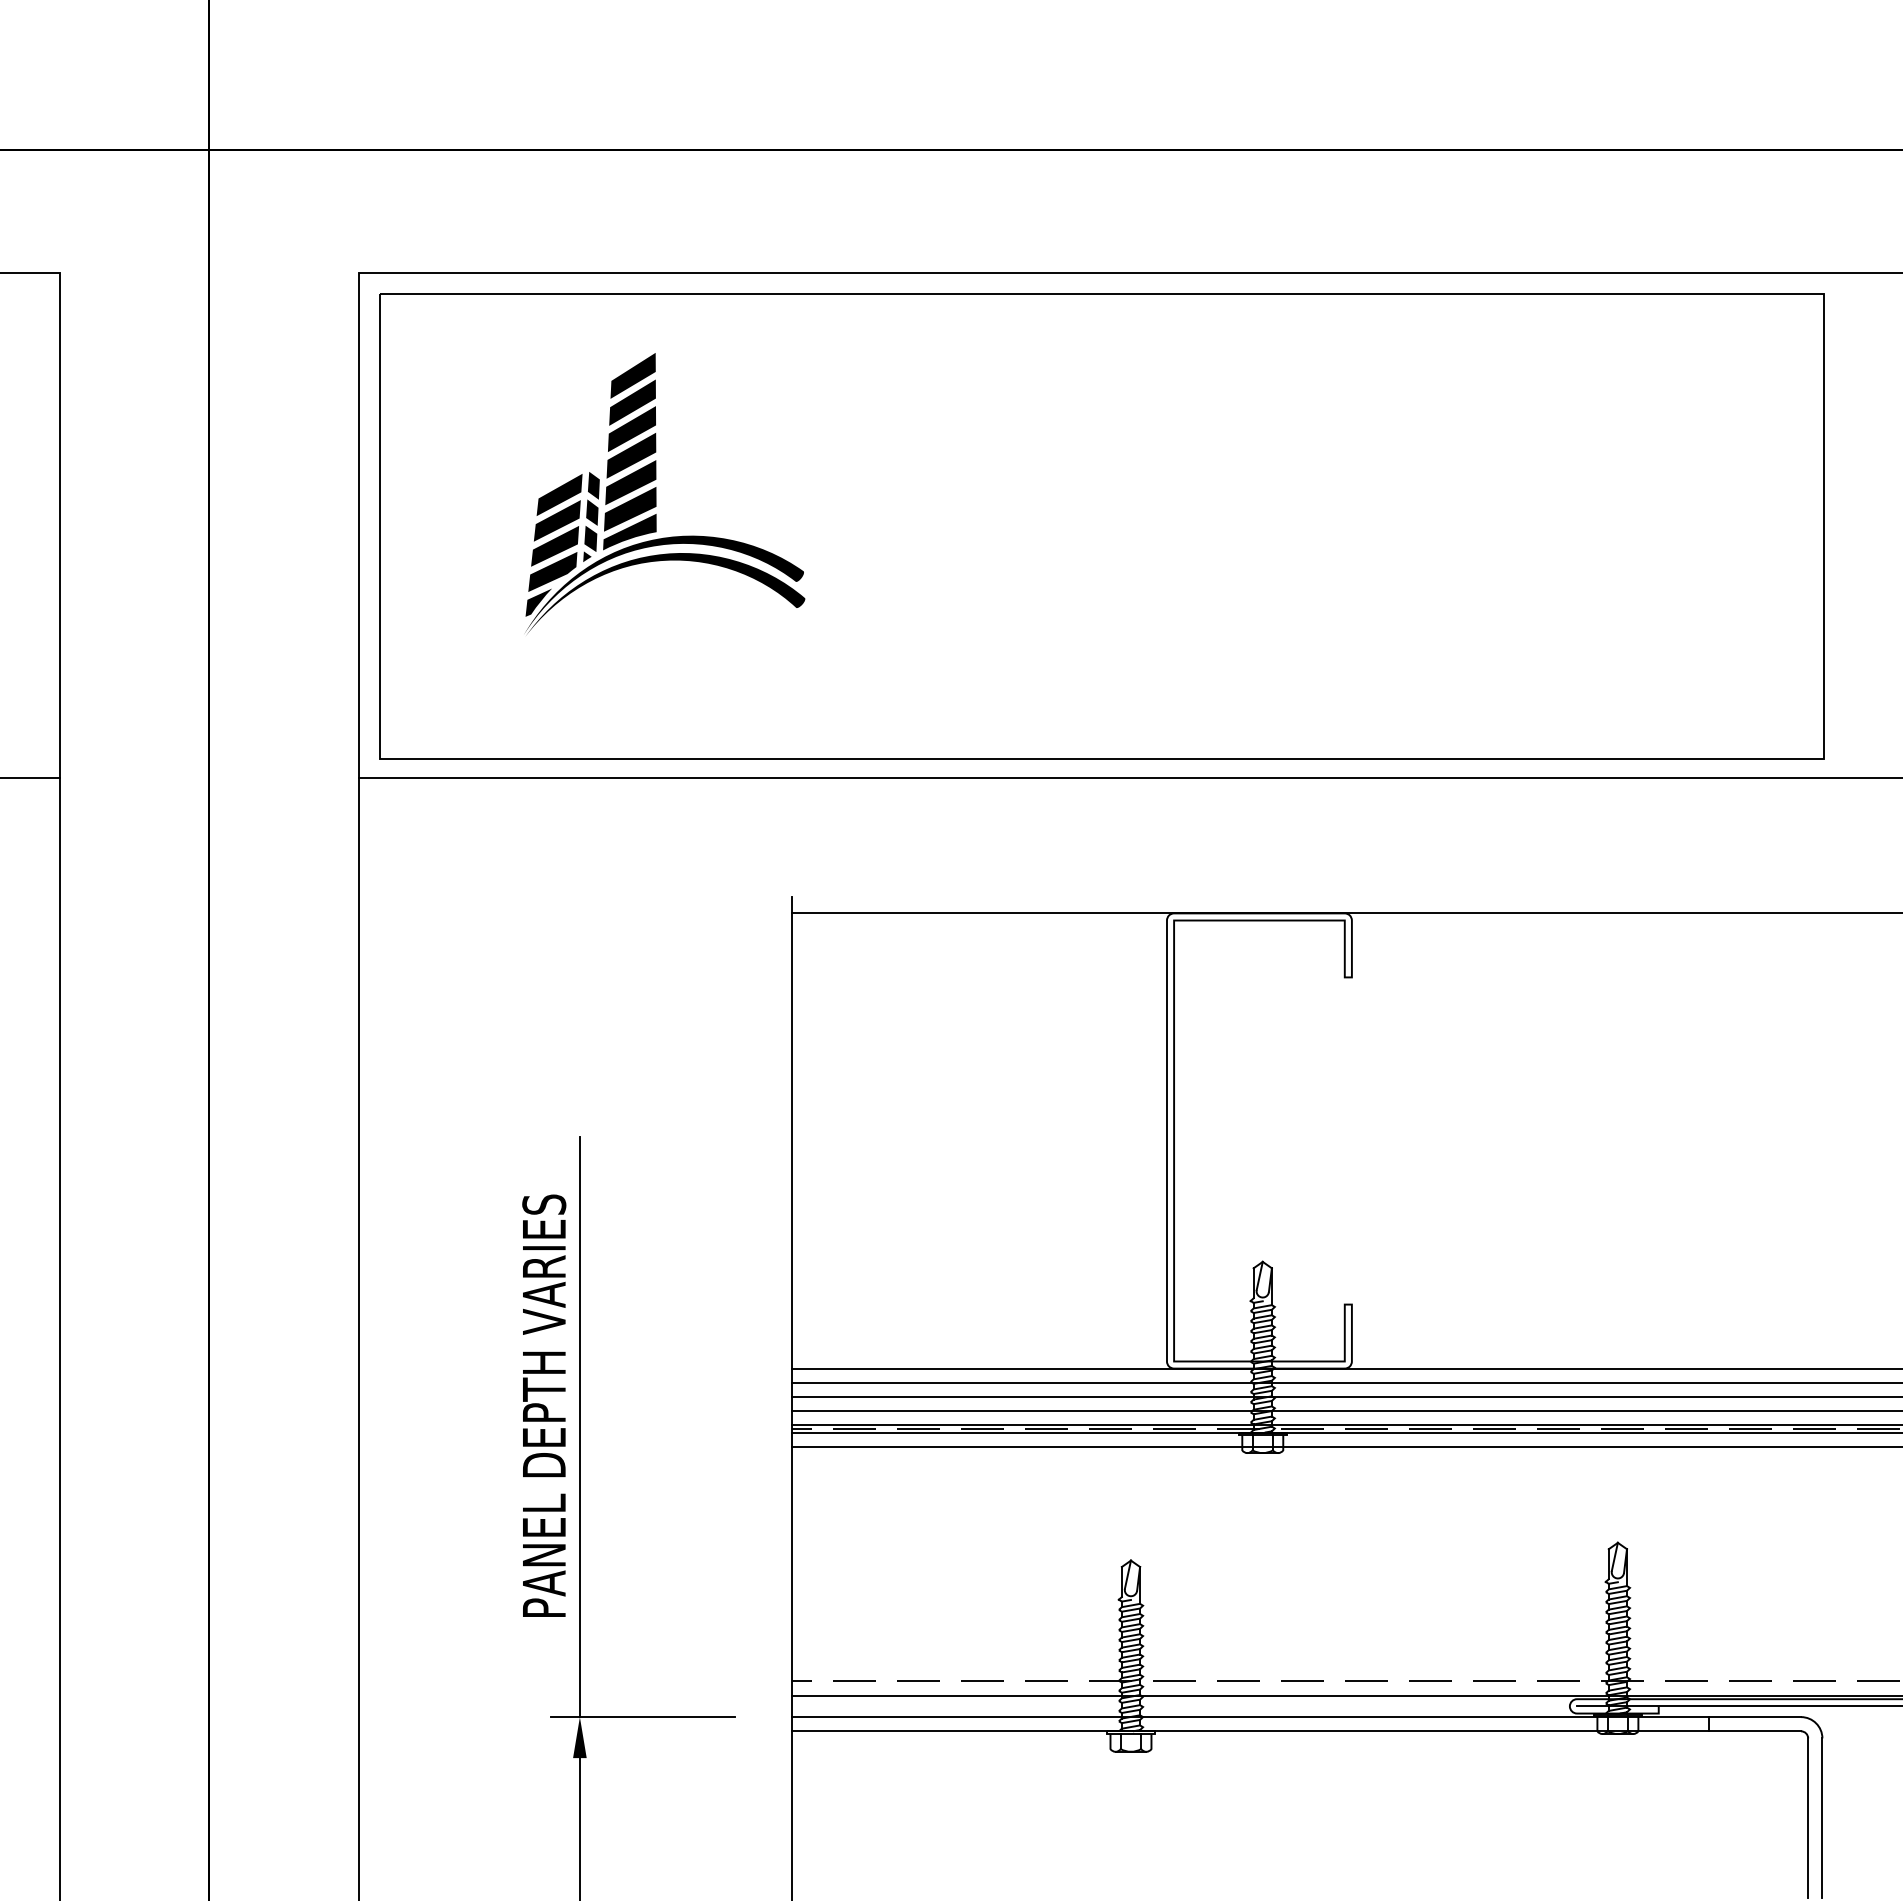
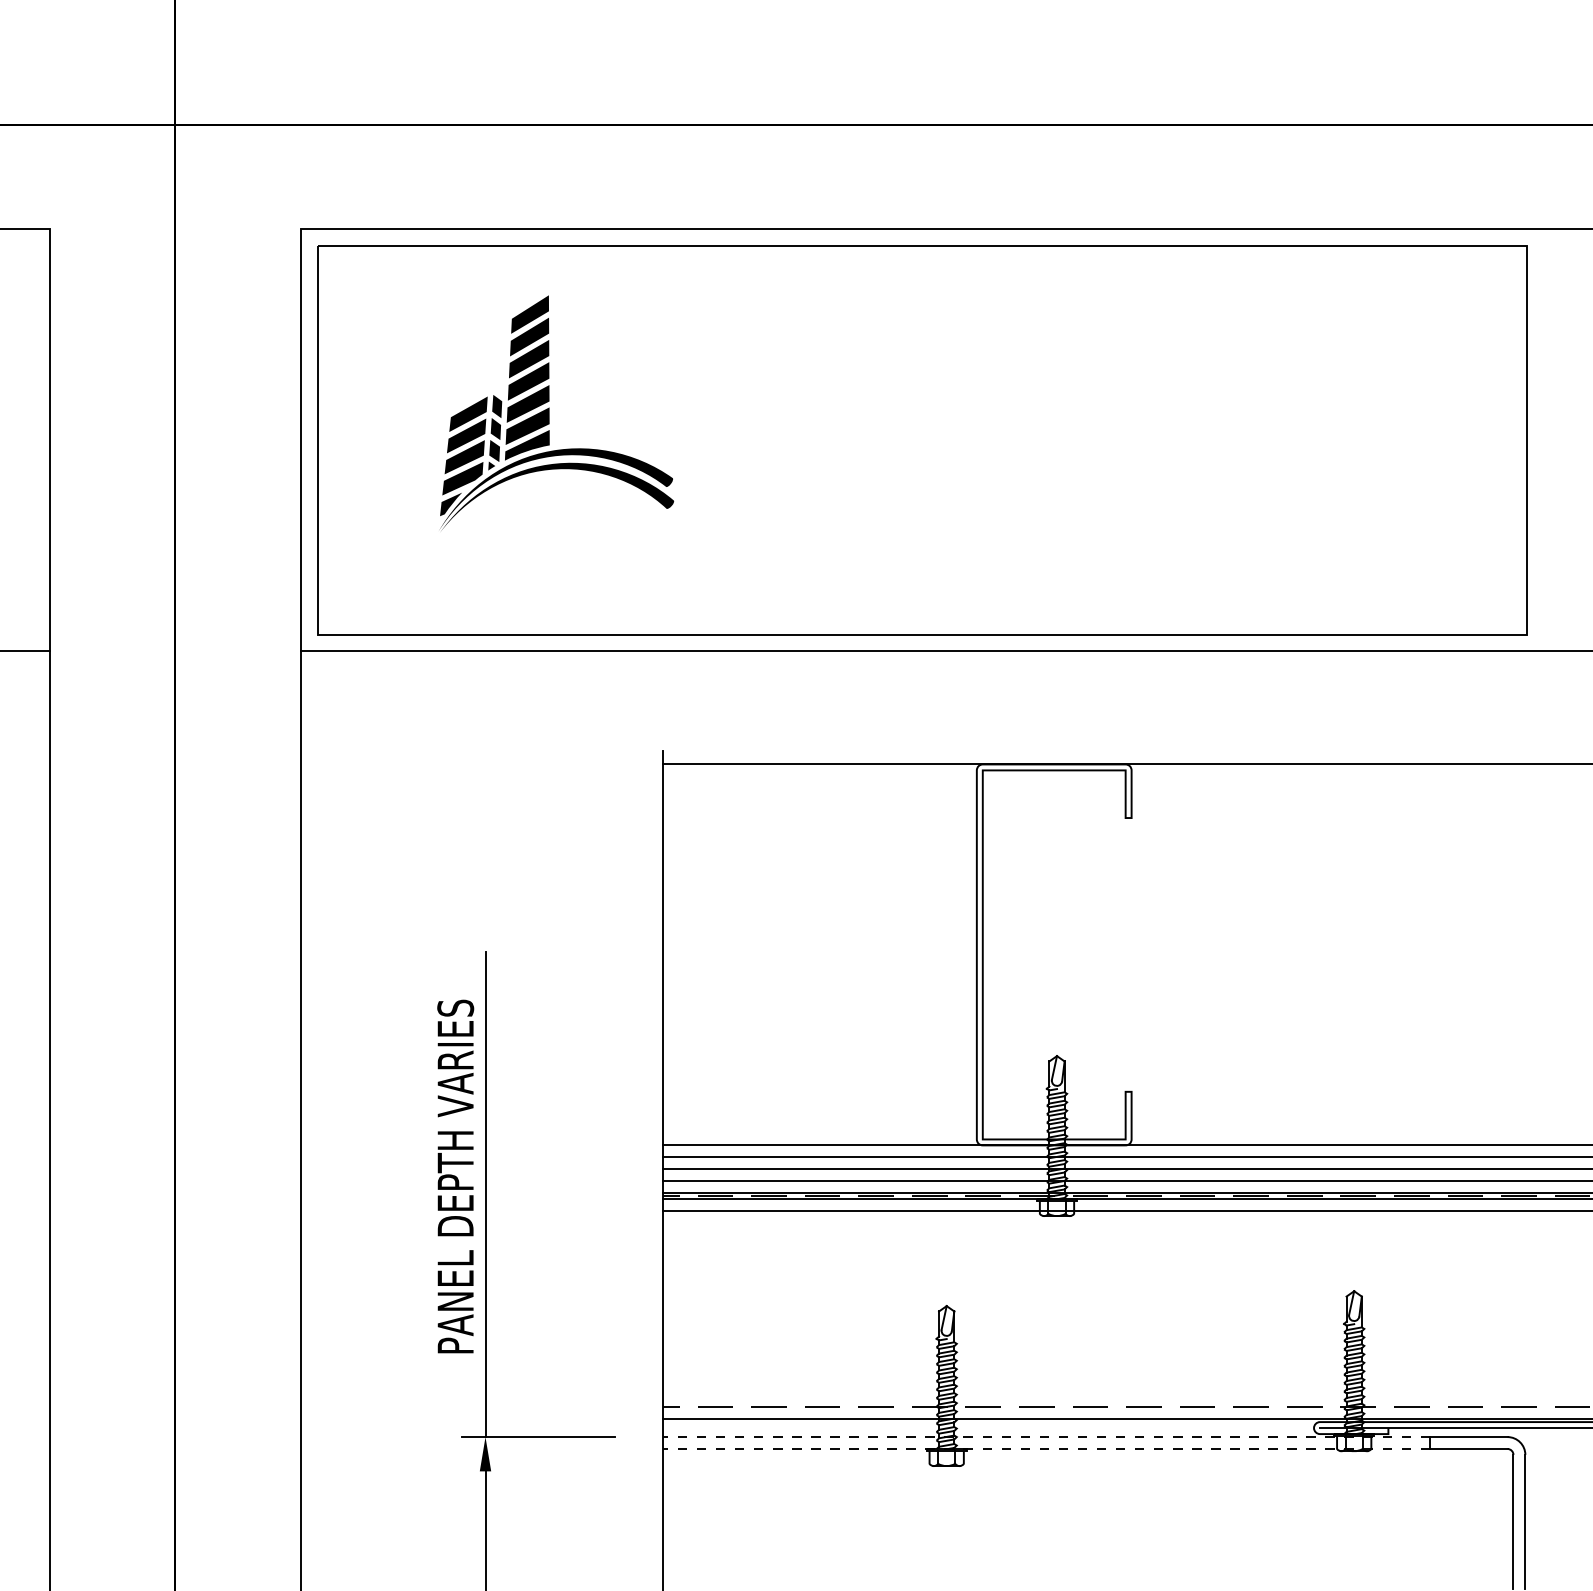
line: (1249, 1717) -> (1045, 1437), solid -> dashed
line: (1249, 1731) -> (1045, 1449), solid -> dashed

